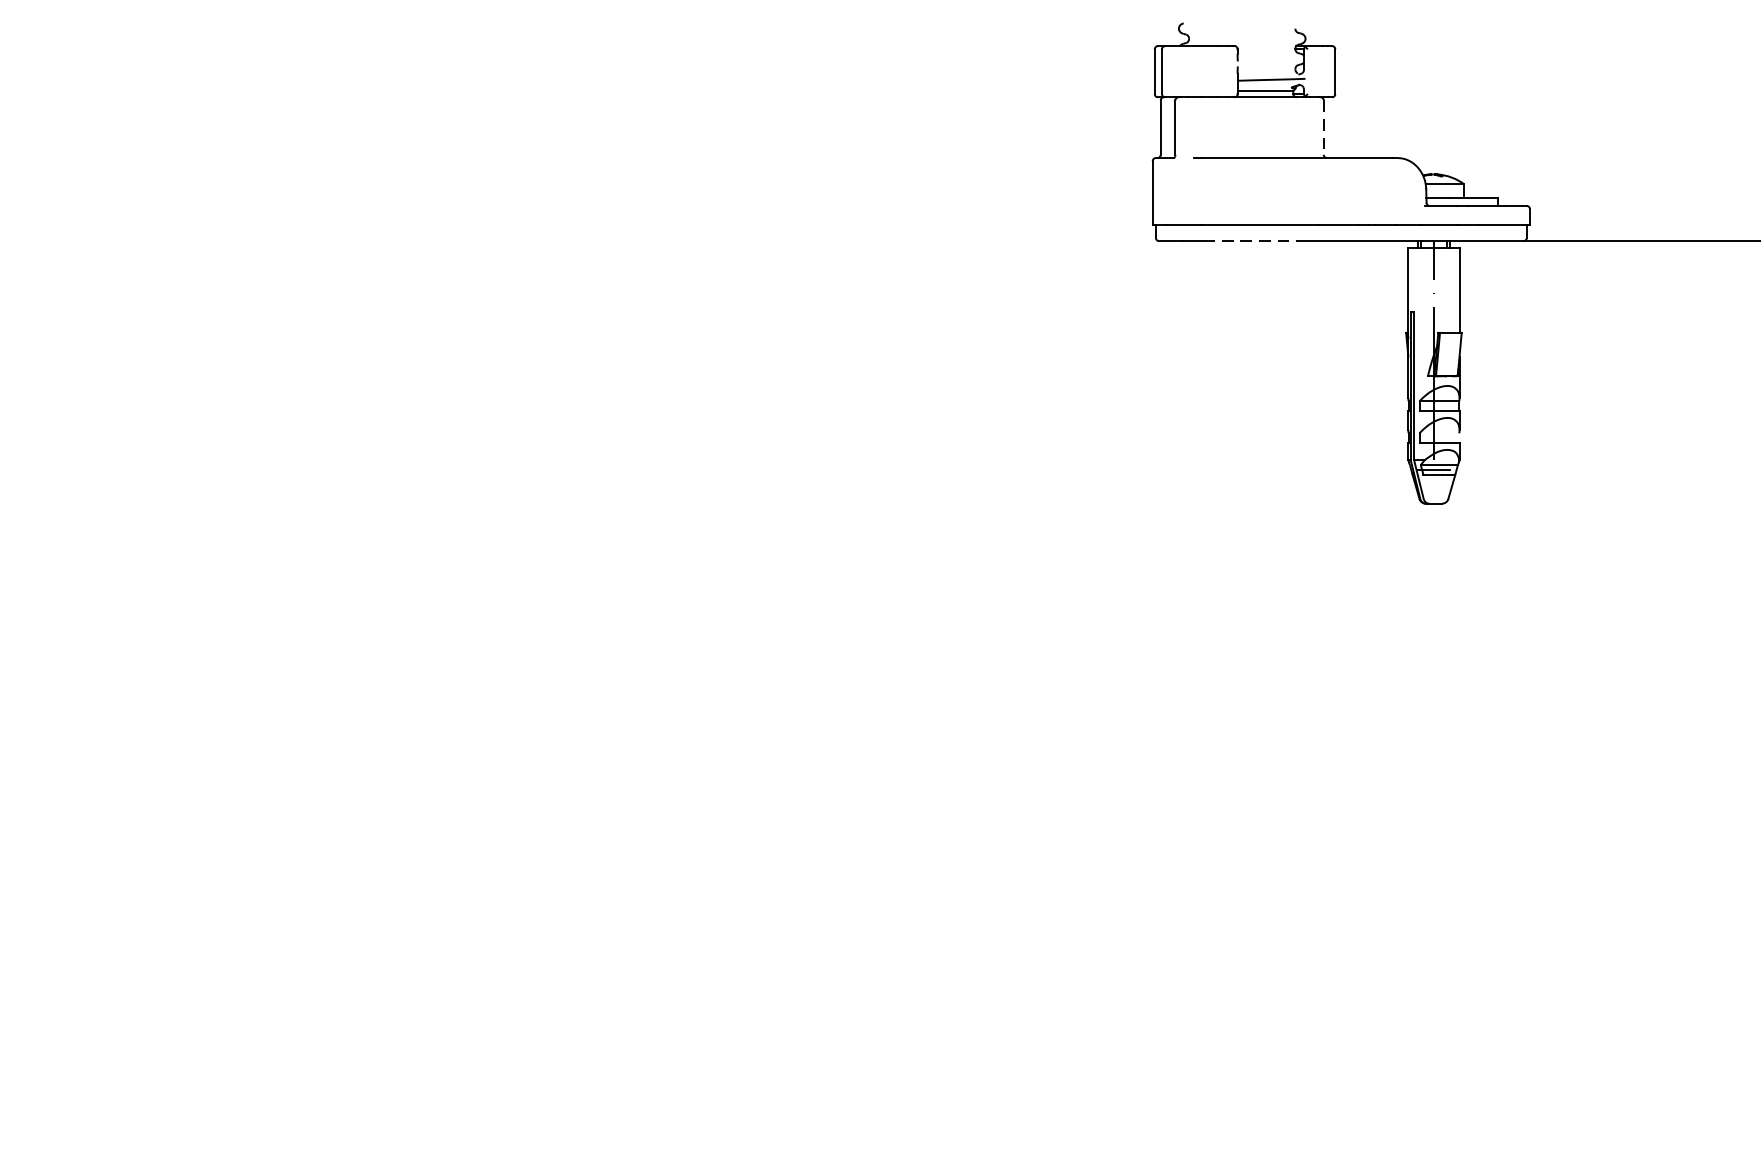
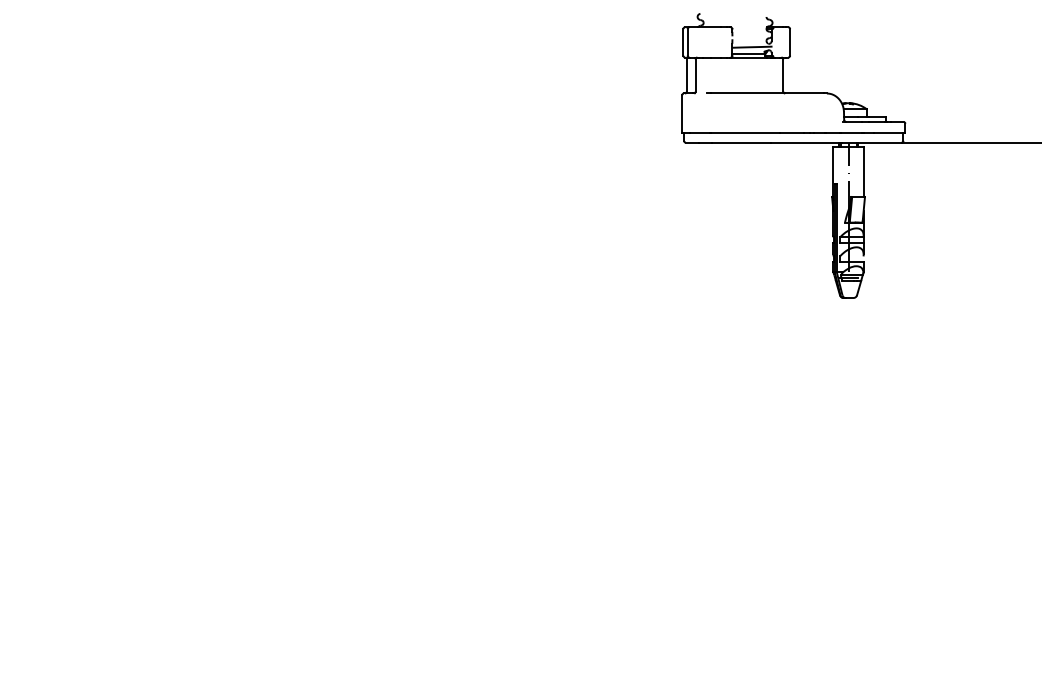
line: (1324, 129) -> (783, 76), dashed -> solid
line: (1253, 240) -> (741, 142), dashed -> solid

